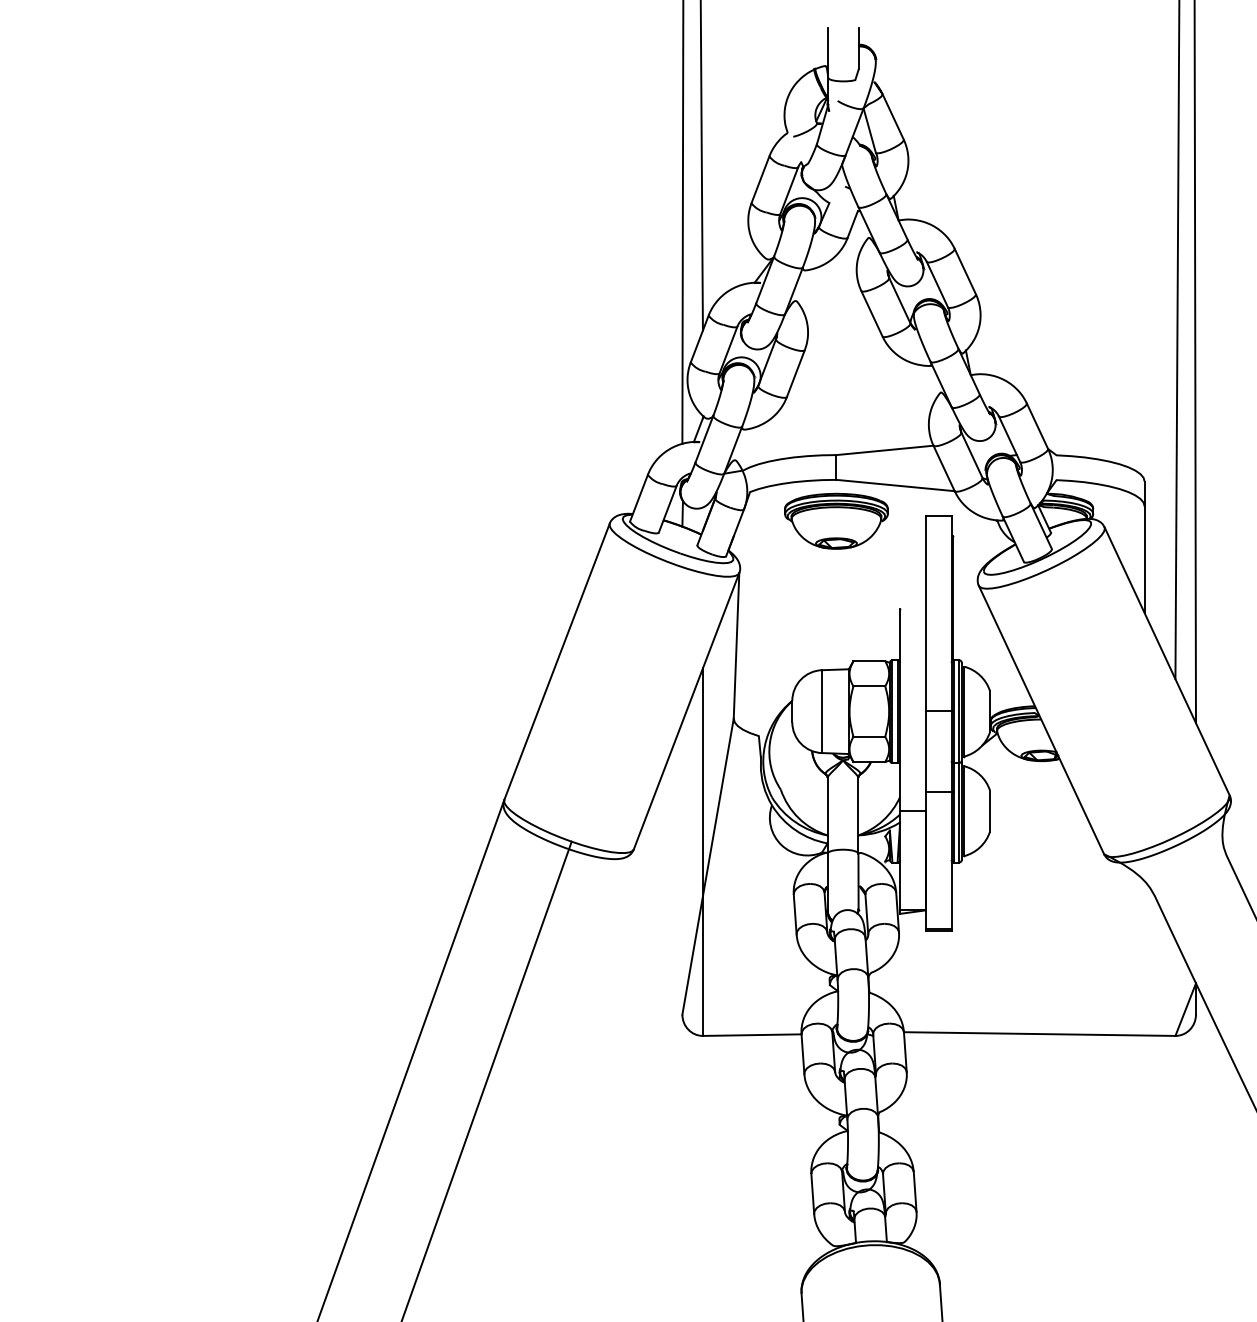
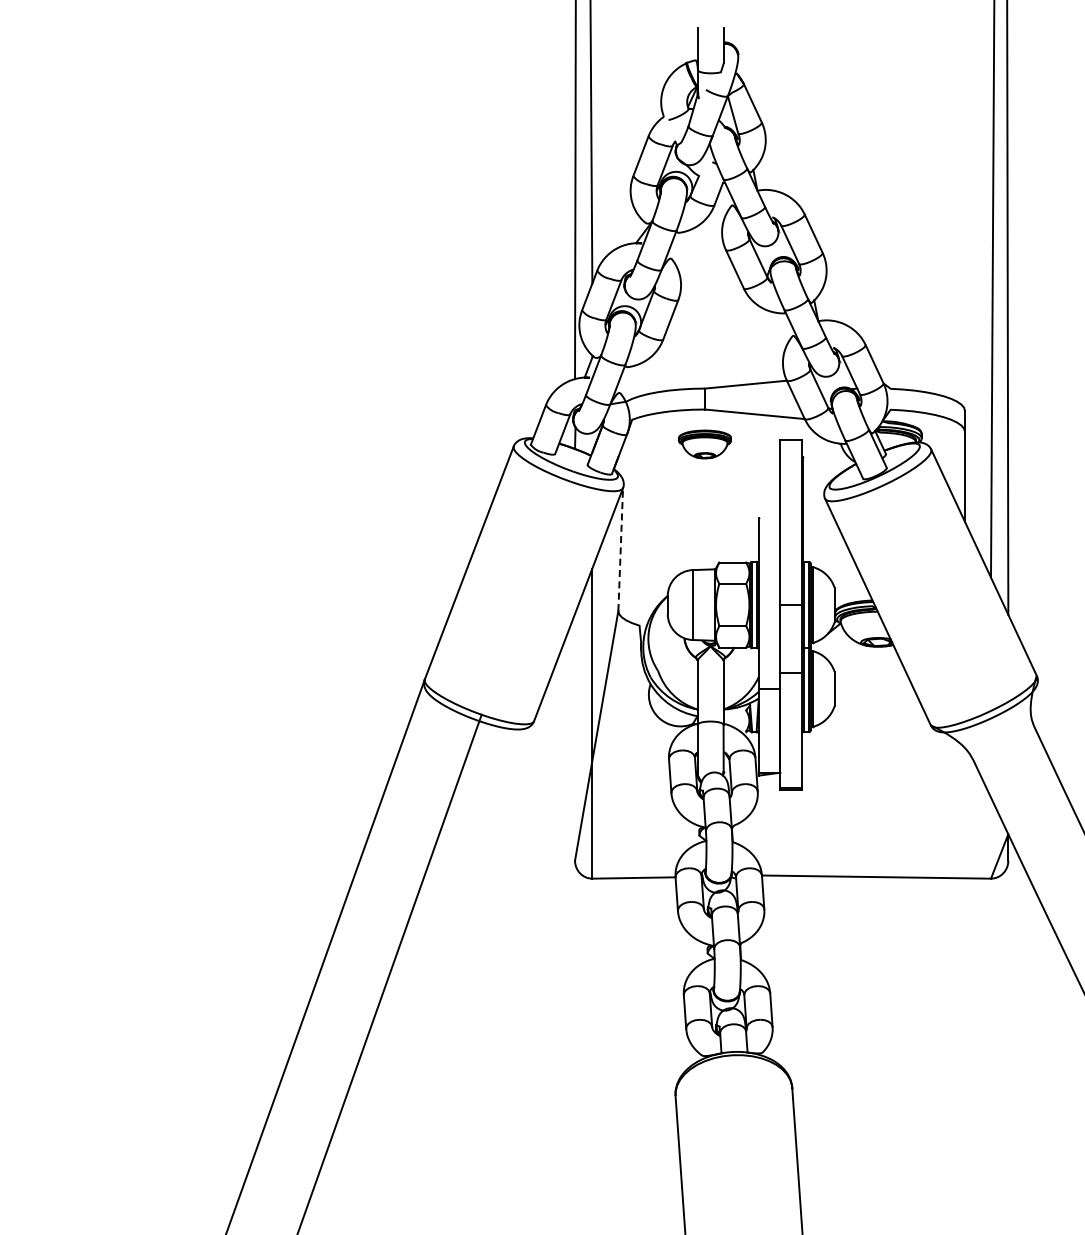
part: (835, 521) -> (704, 444), size x0.6
line: (736, 645) -> (620, 549), solid -> dashed

